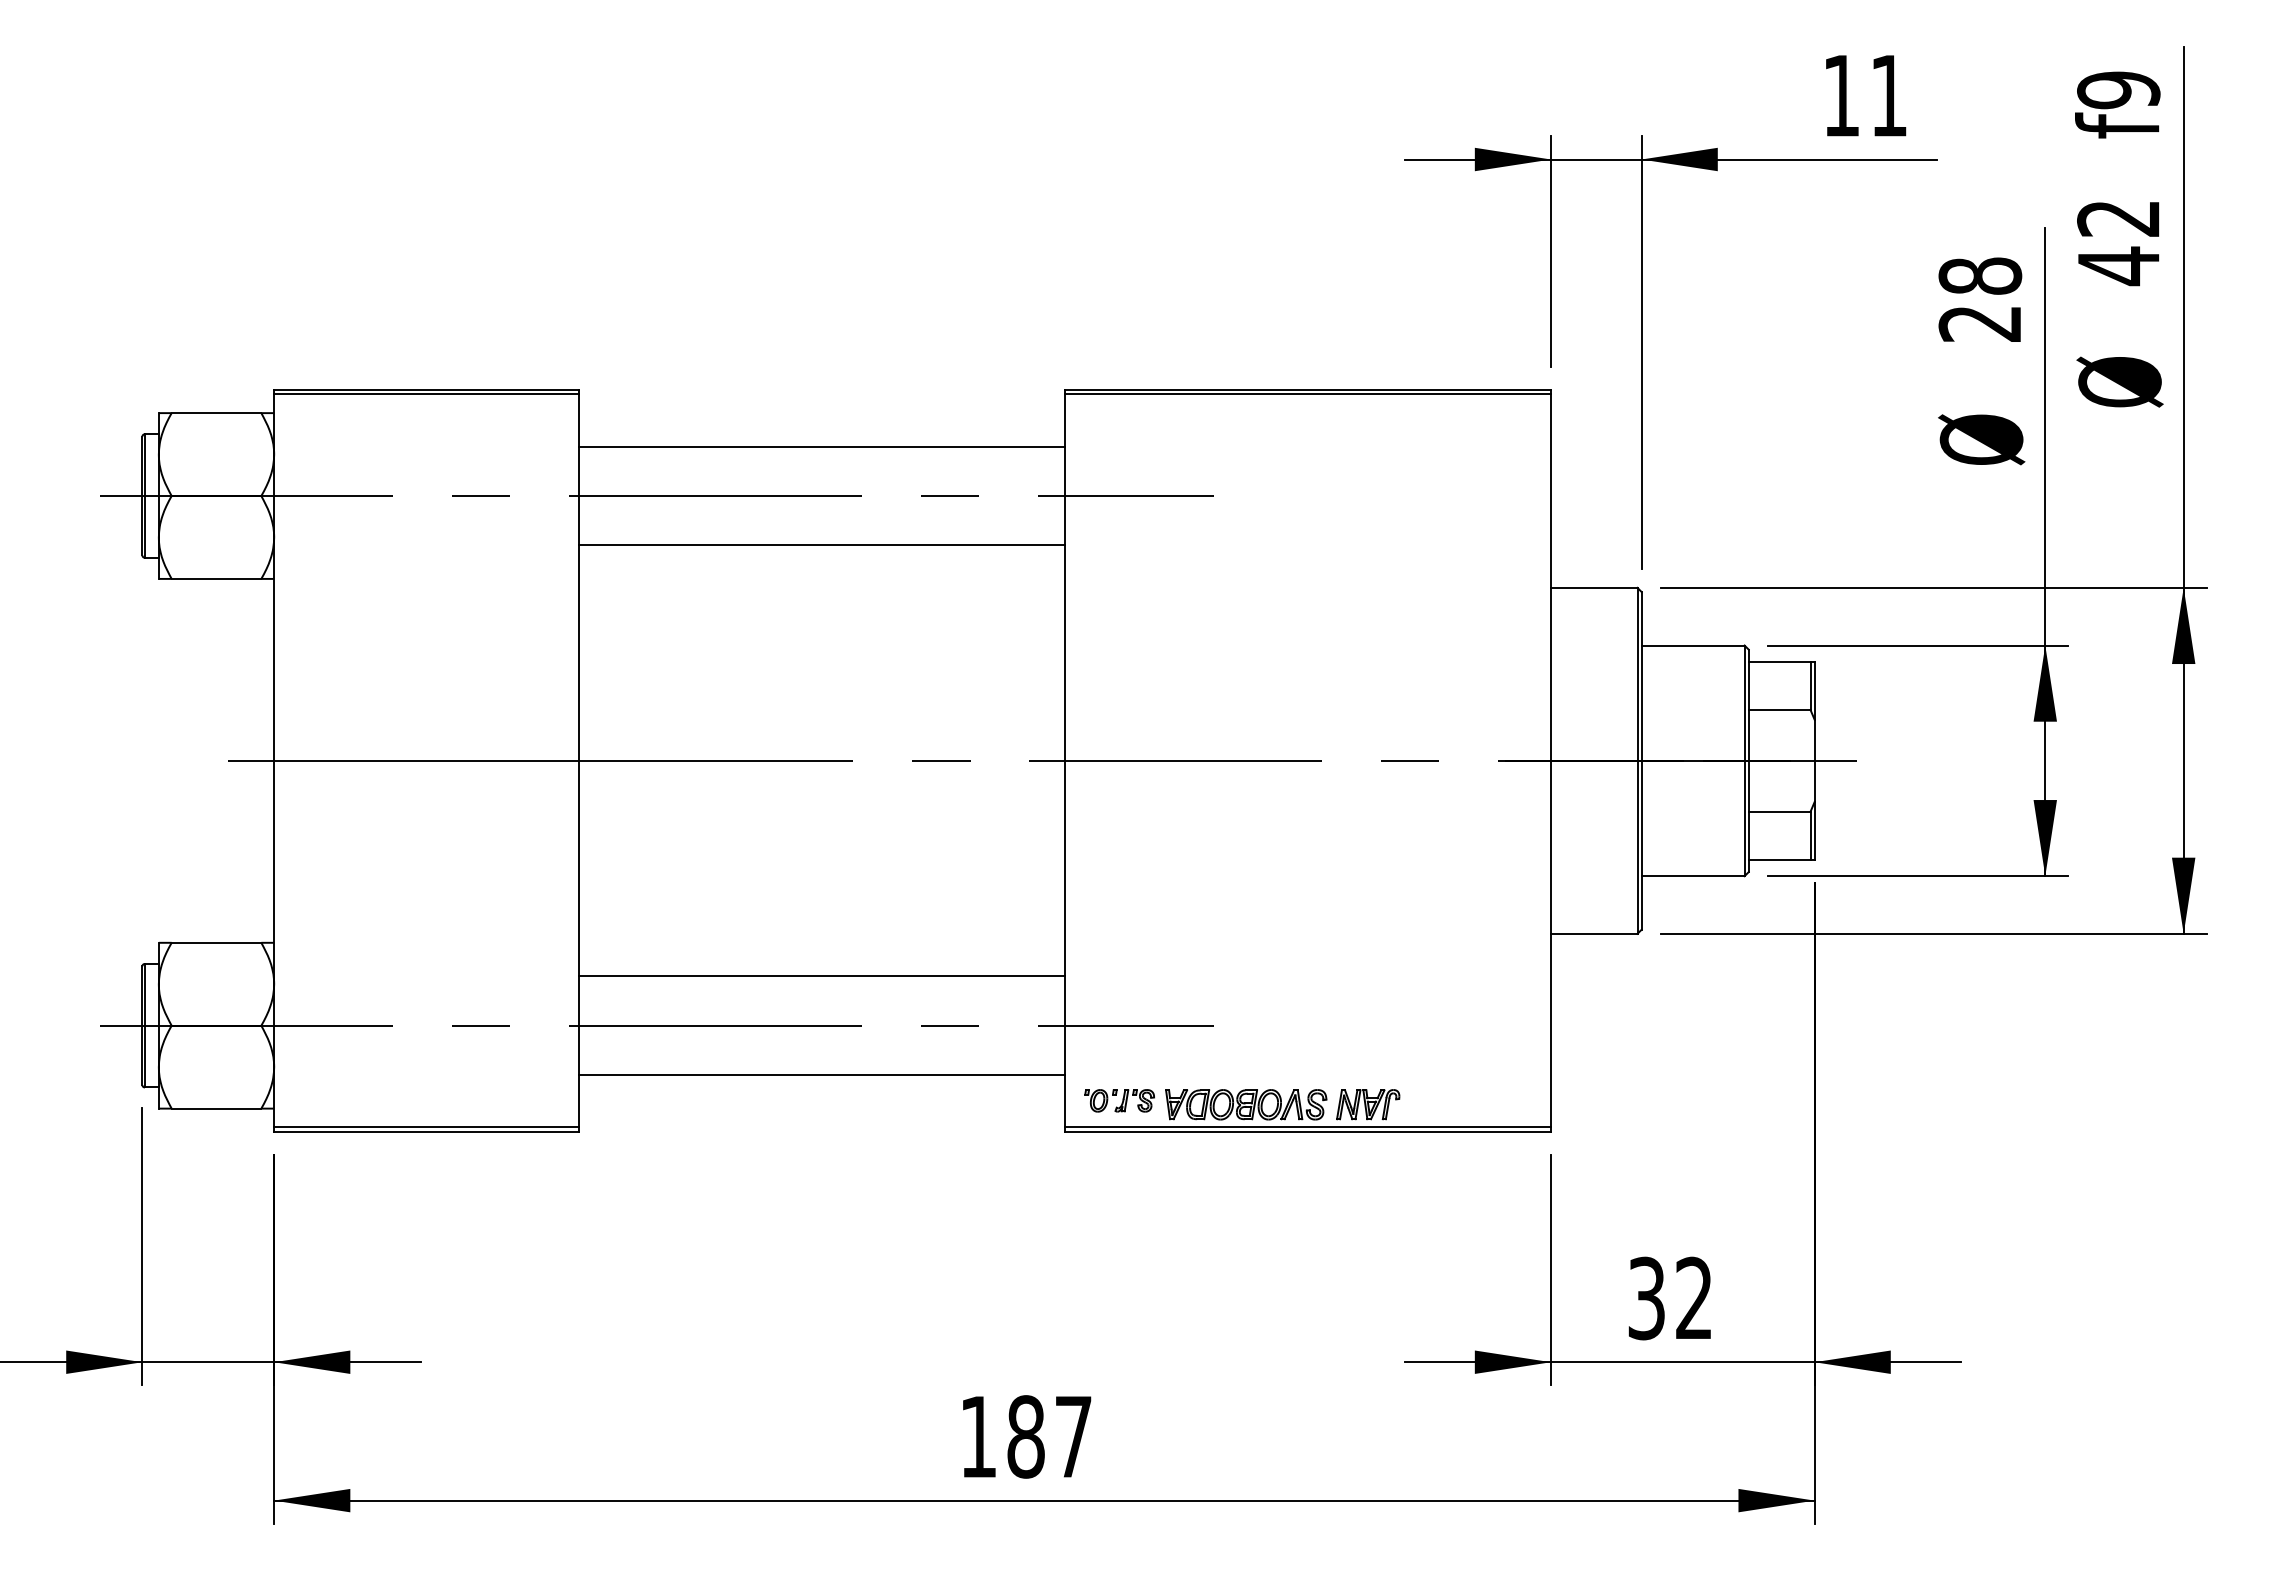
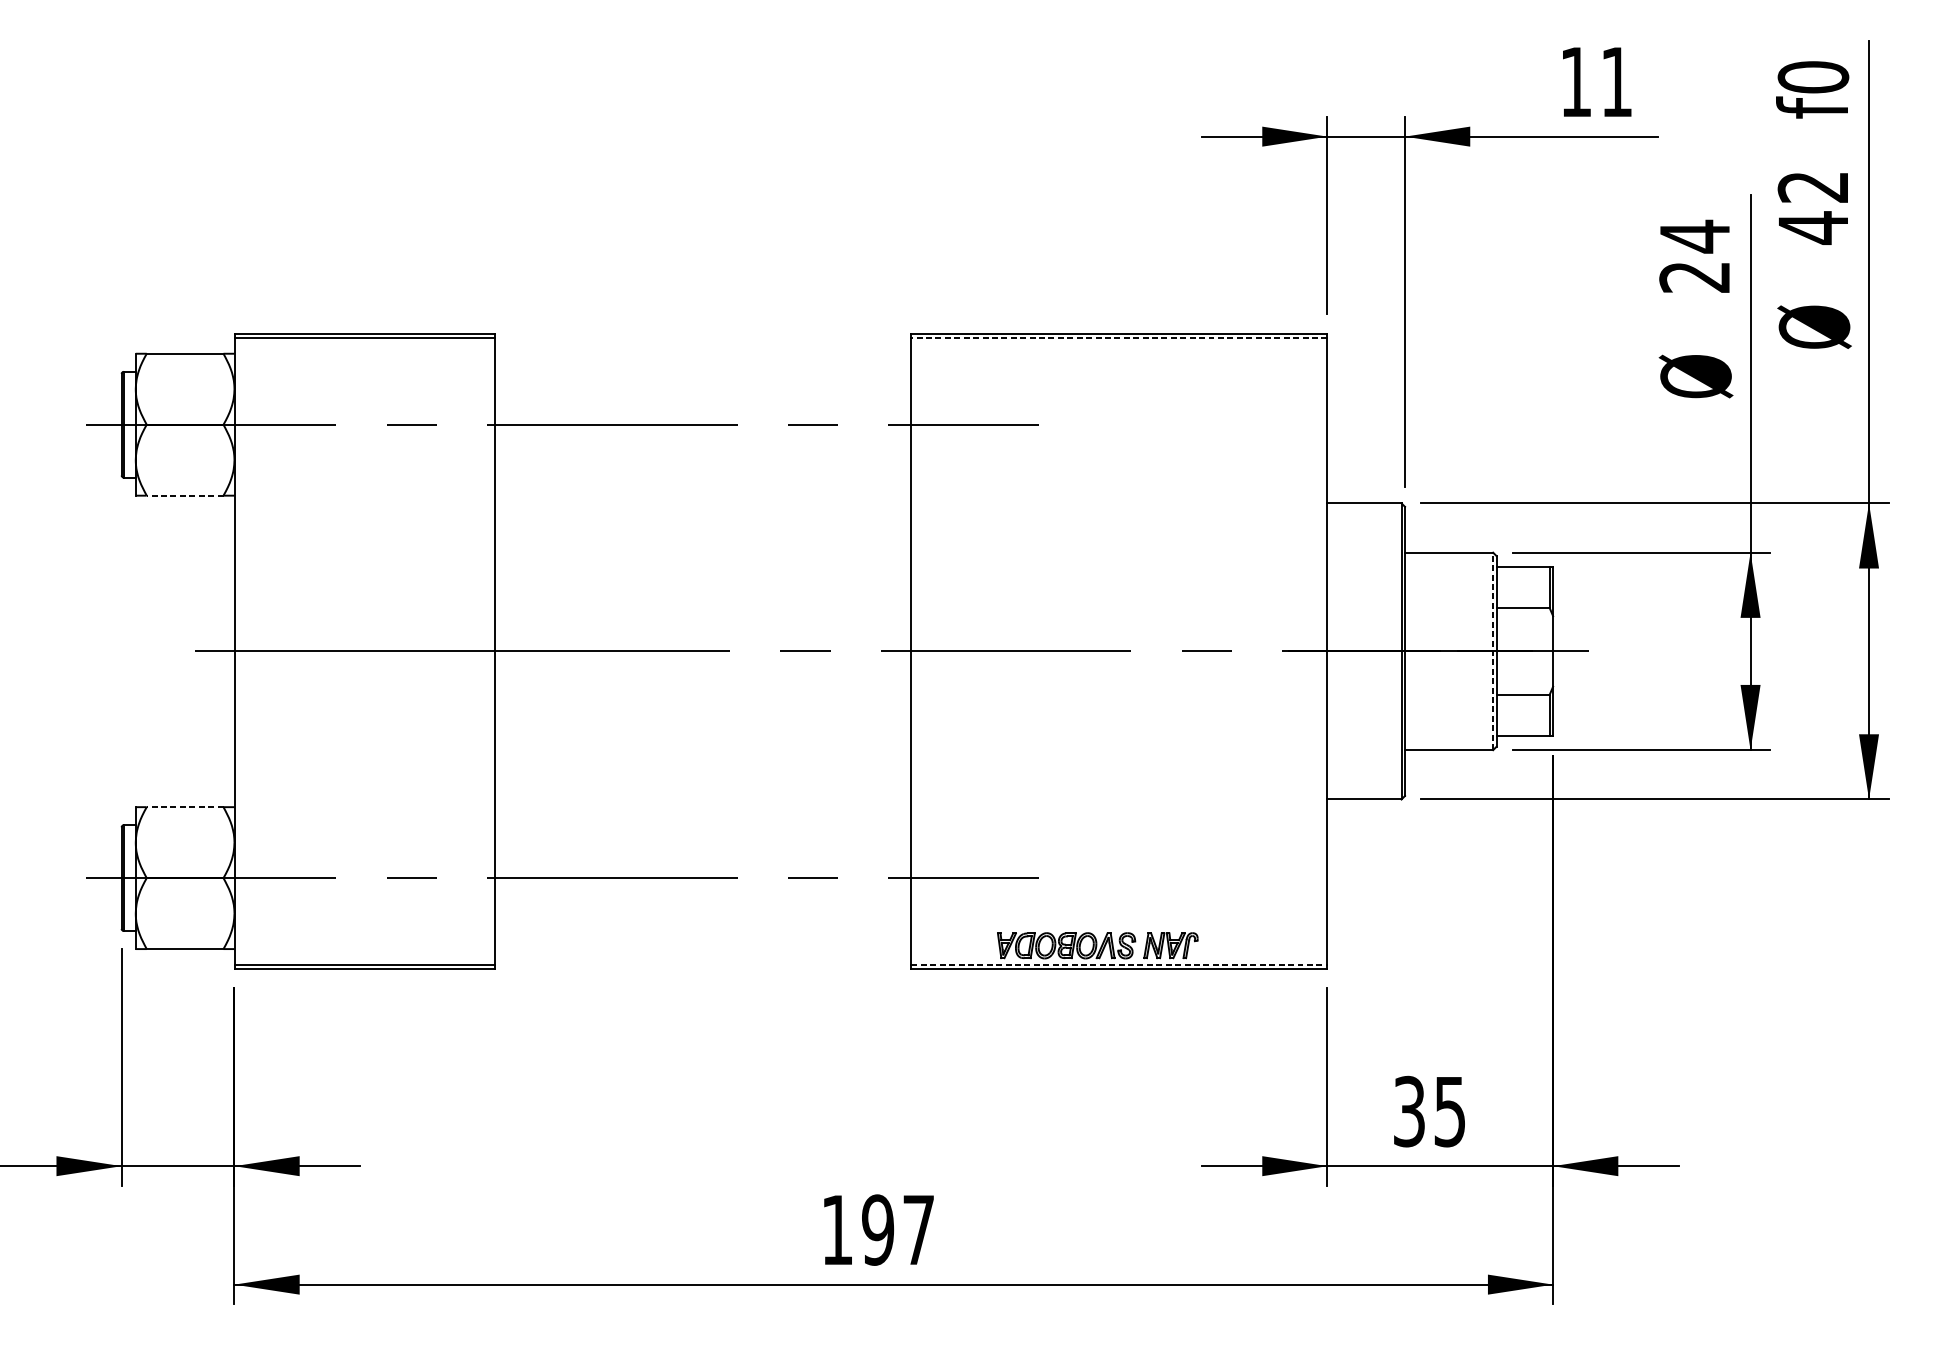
text: (2118, 90) -> (1813, 77), f9 -> f0
text: (1980, 276) -> (1695, 236), 28 -> 24
line: (1307, 394) -> (1119, 337), solid -> dashed
line: (821, 446) -> (703, 382), removed
line: (821, 545) -> (703, 467), removed
line: (216, 578) -> (185, 495), solid -> dashed
line: (1744, 760) -> (1493, 651), solid -> dashed
line: (216, 942) -> (185, 806), solid -> dashed
line: (821, 976) -> (703, 835), removed
line: (821, 1075) -> (703, 920), removed
part: (1119, 1100) -> (958, 942), removed
line: (1308, 1127) -> (1119, 965), solid -> dashed
text: (1693, 1298) -> (1449, 1111), 32 -> 35
text: (1025, 1436) -> (877, 1229), 187 -> 197

